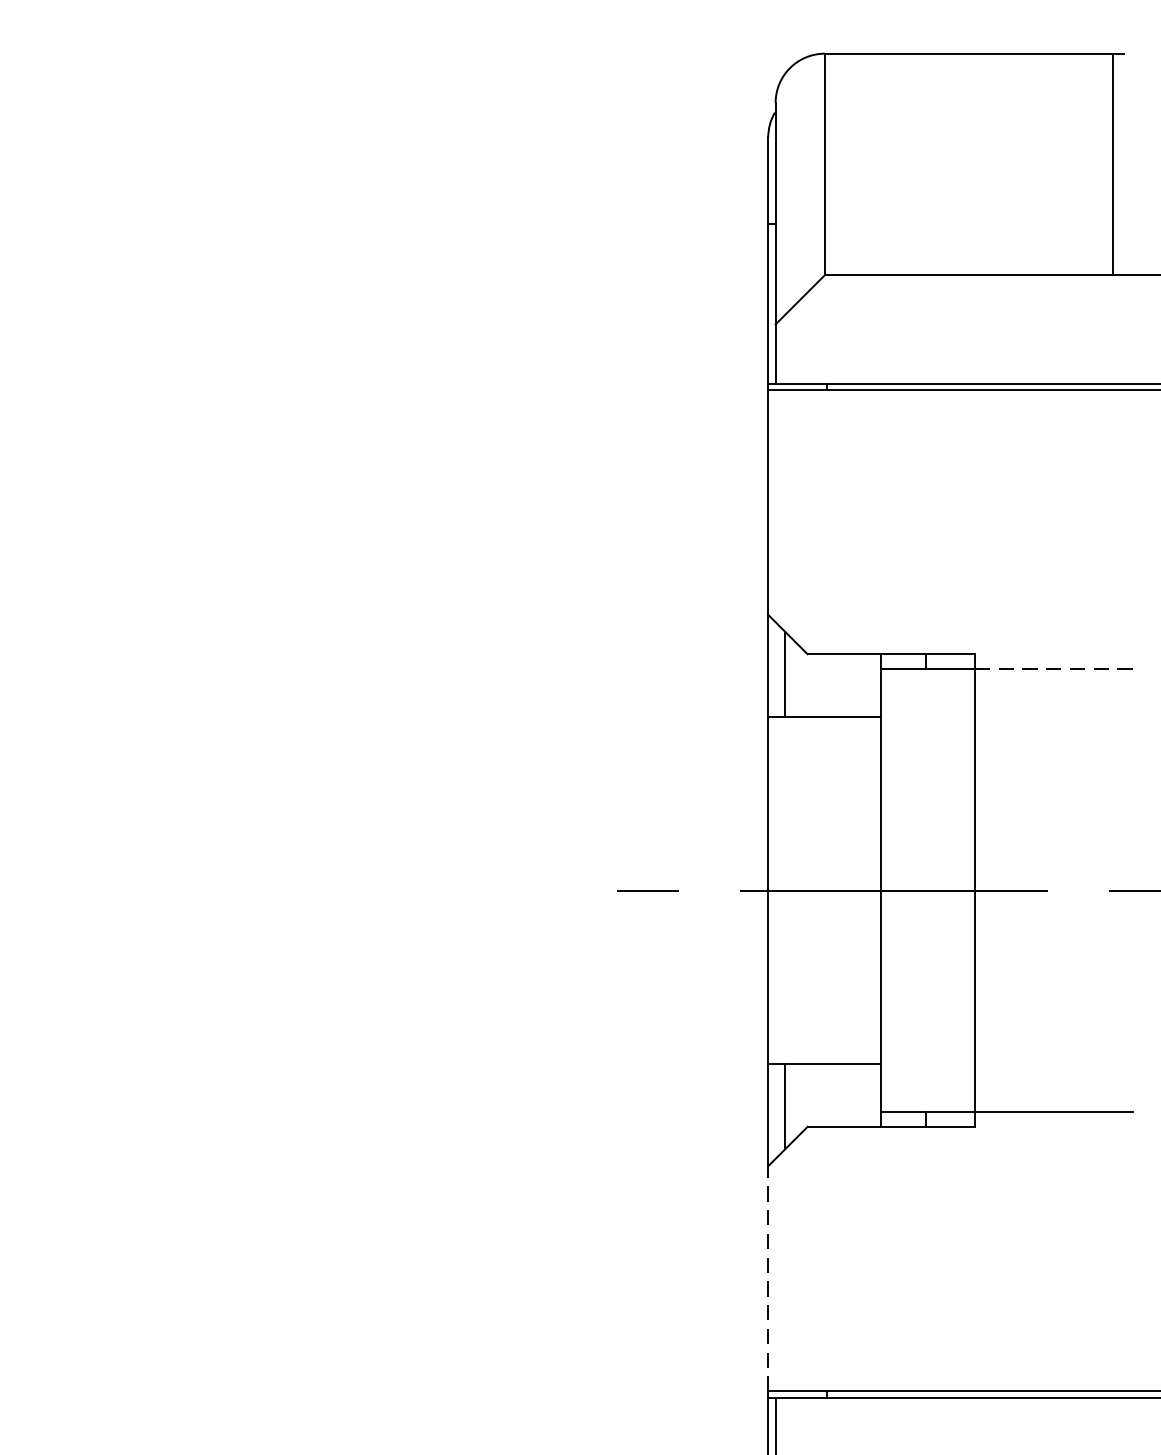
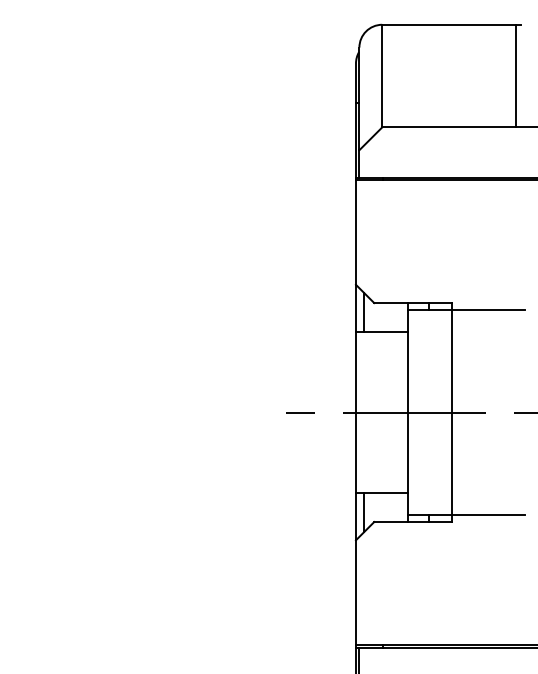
line: (1052, 668) -> (487, 309), dashed -> solid
line: (767, 1276) -> (355, 591), dashed -> solid

